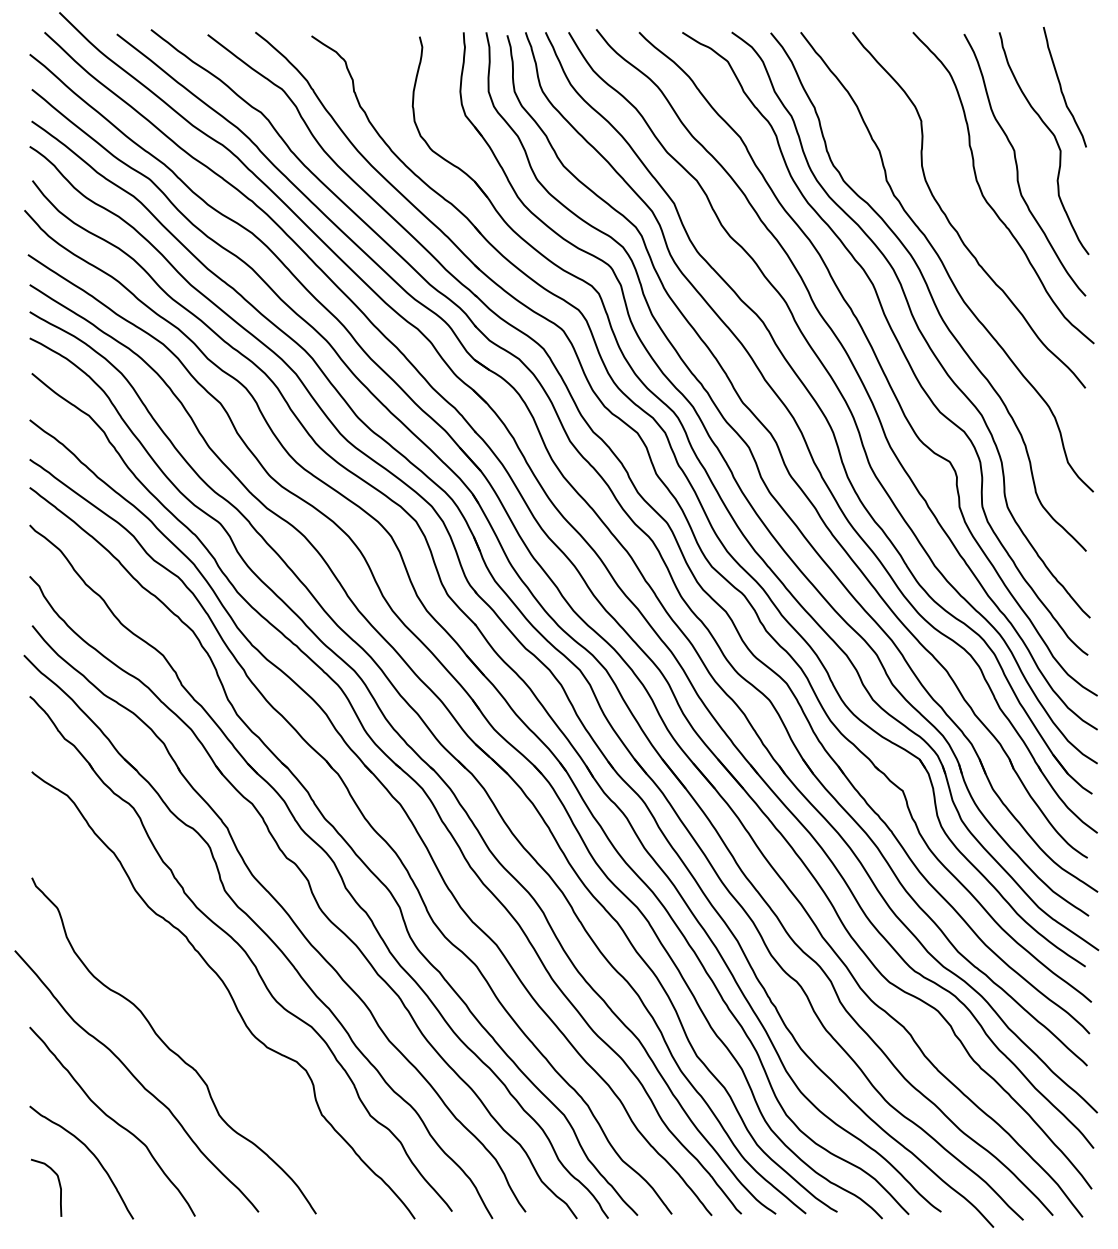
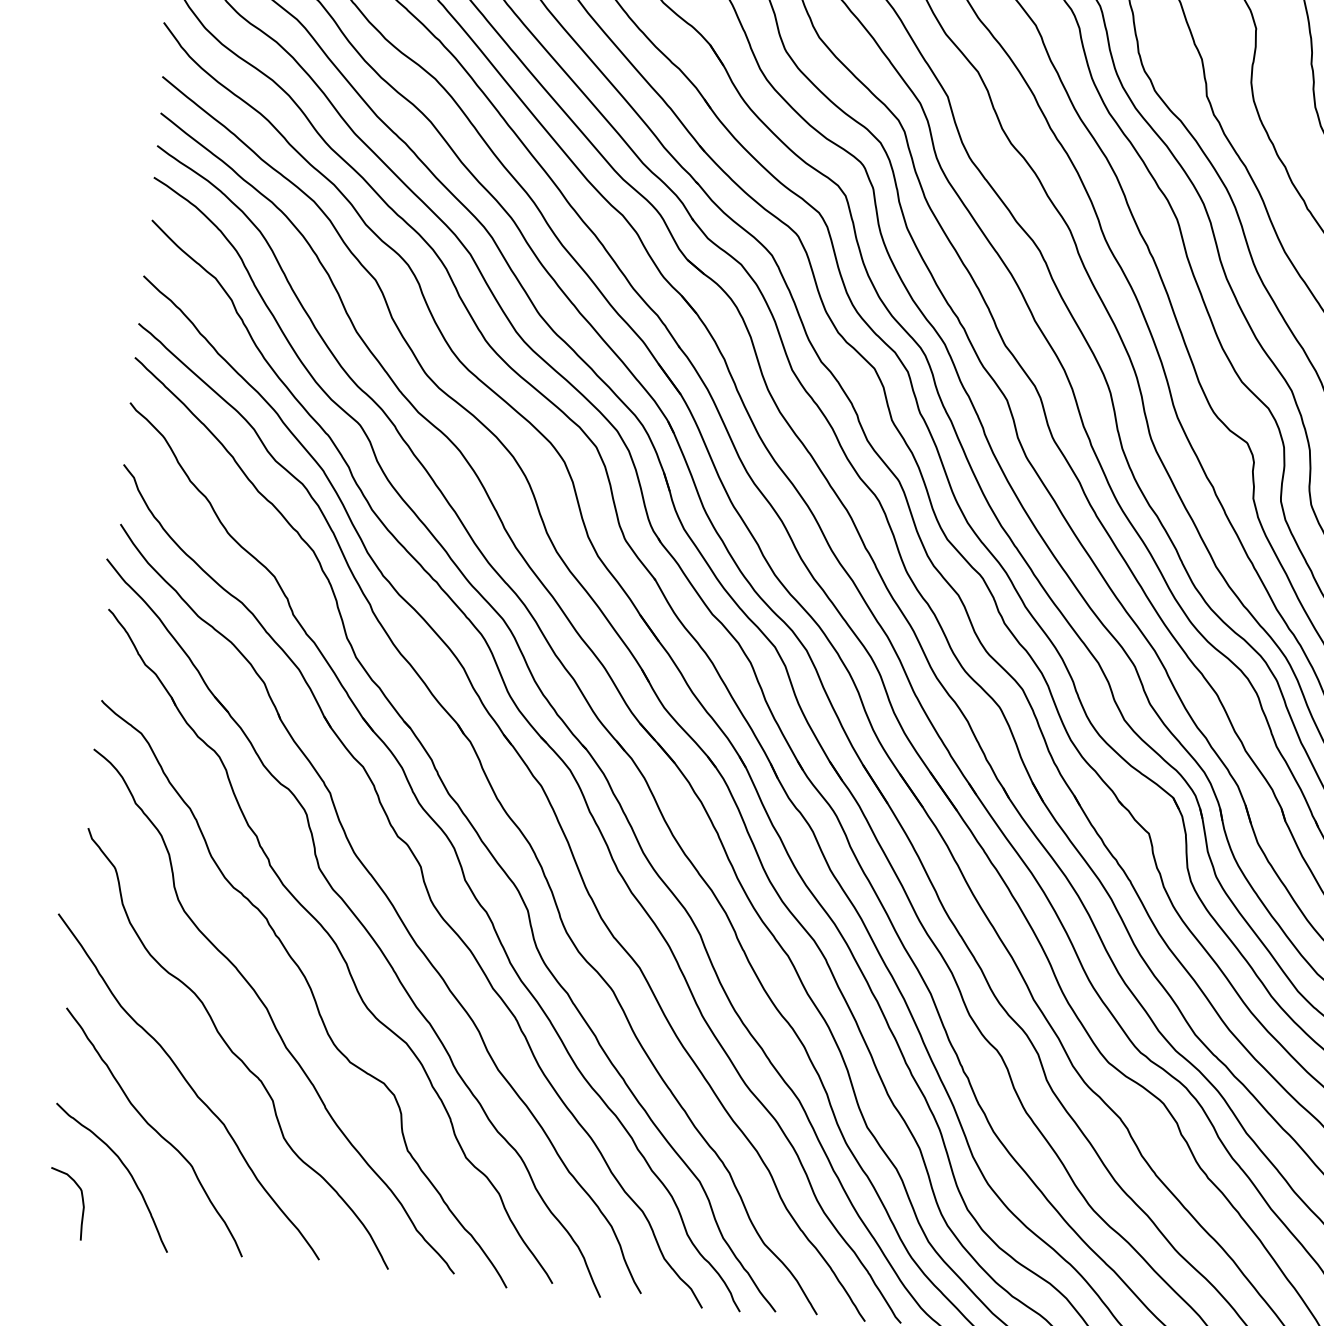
curve: (197, 1014) -> (270, 1013), added

